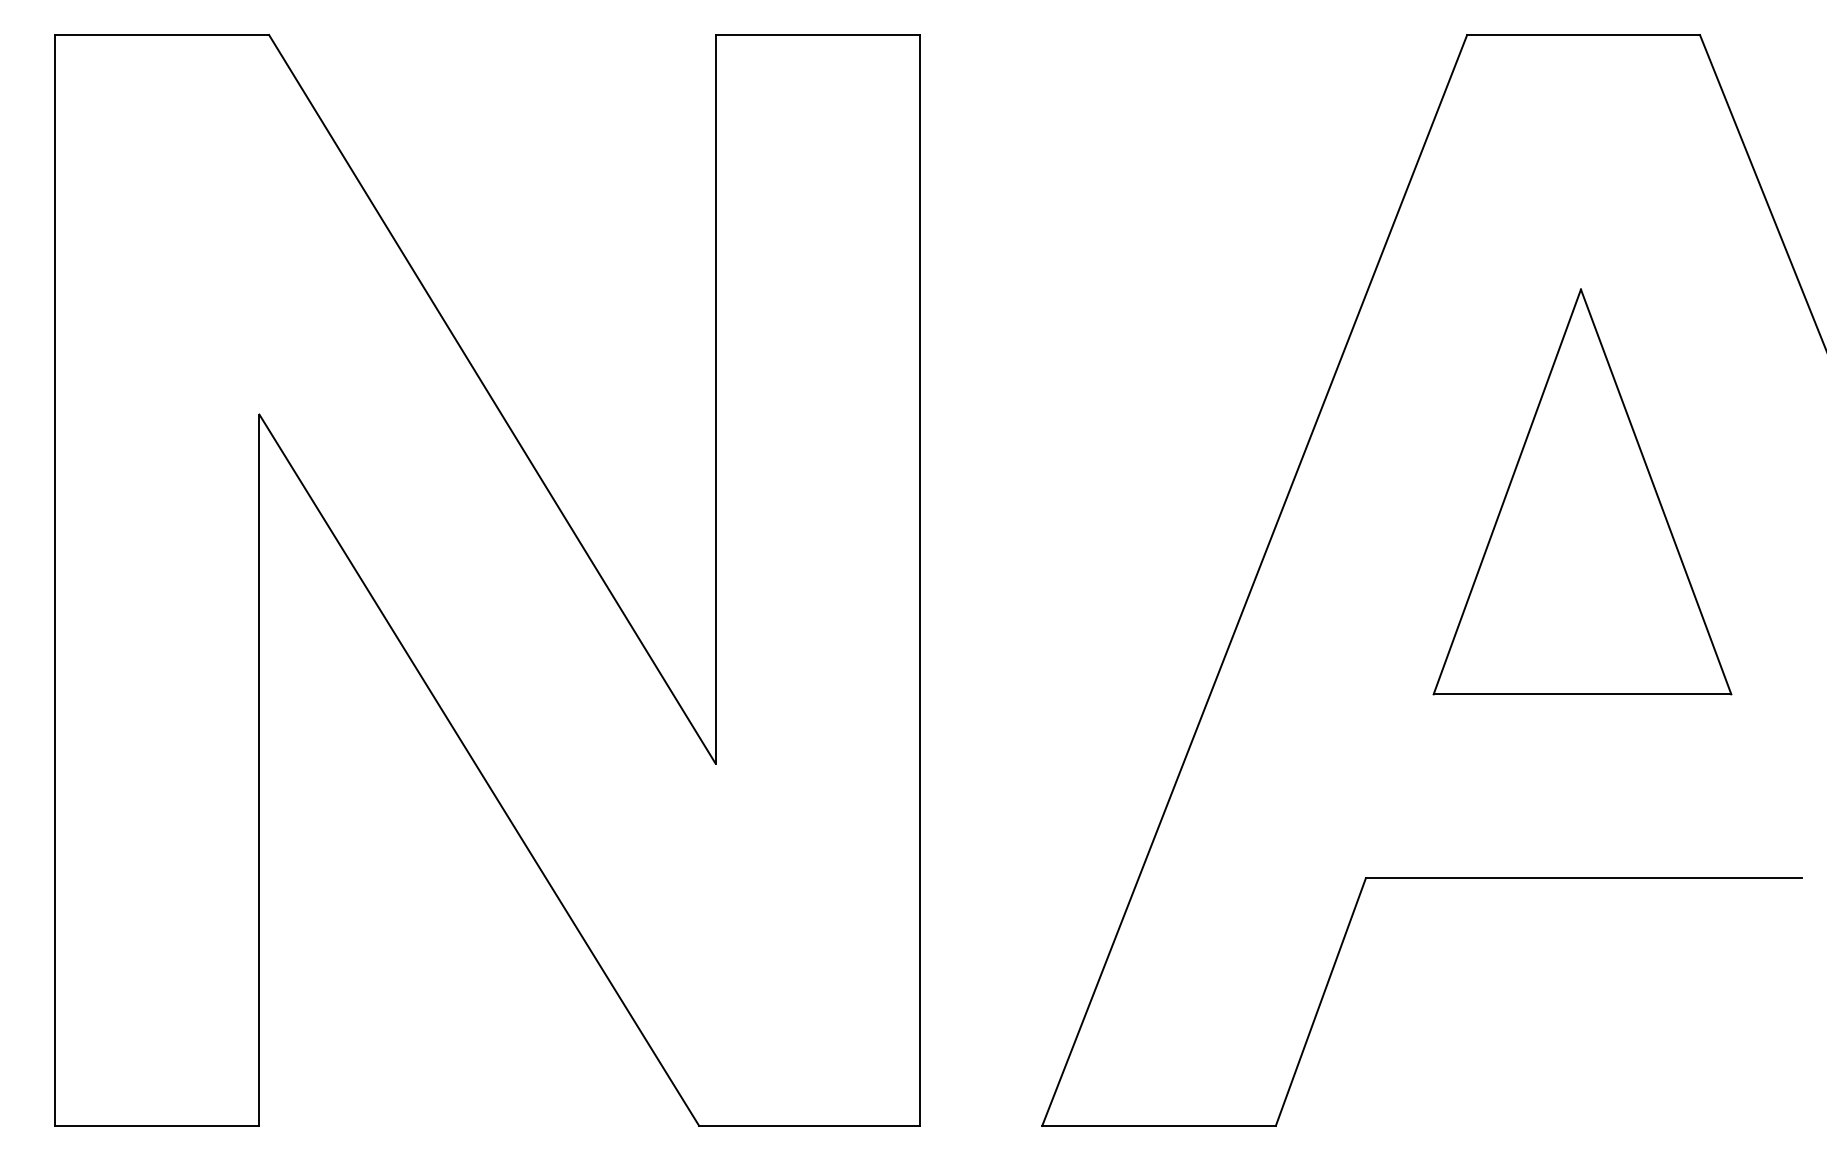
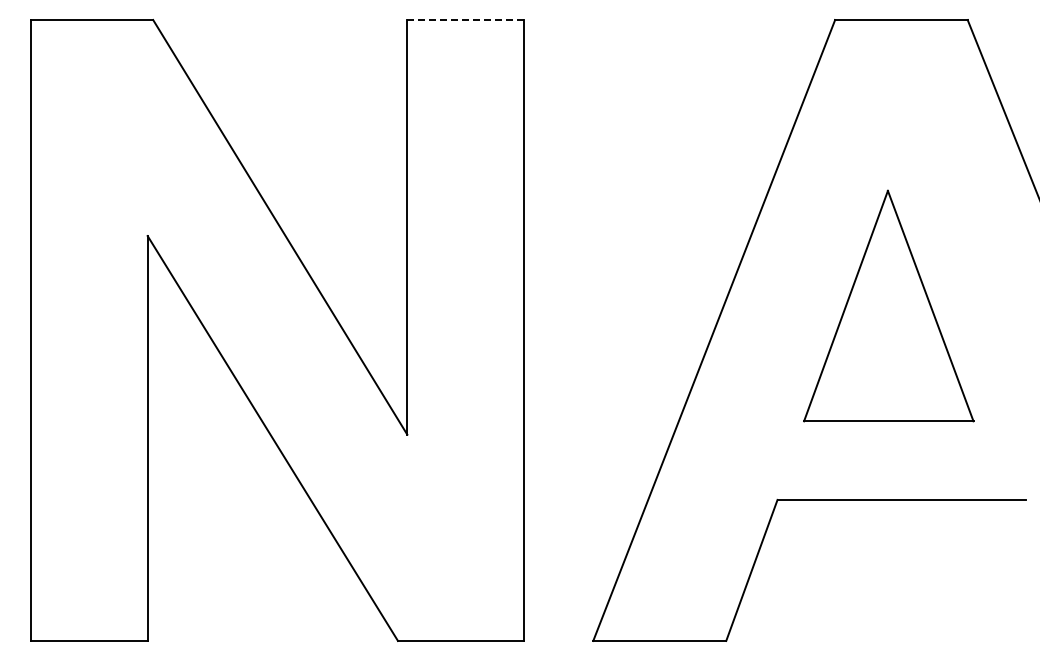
line: (817, 35) -> (465, 20), solid -> dashed
part: (1581, 490) -> (888, 305), moved

